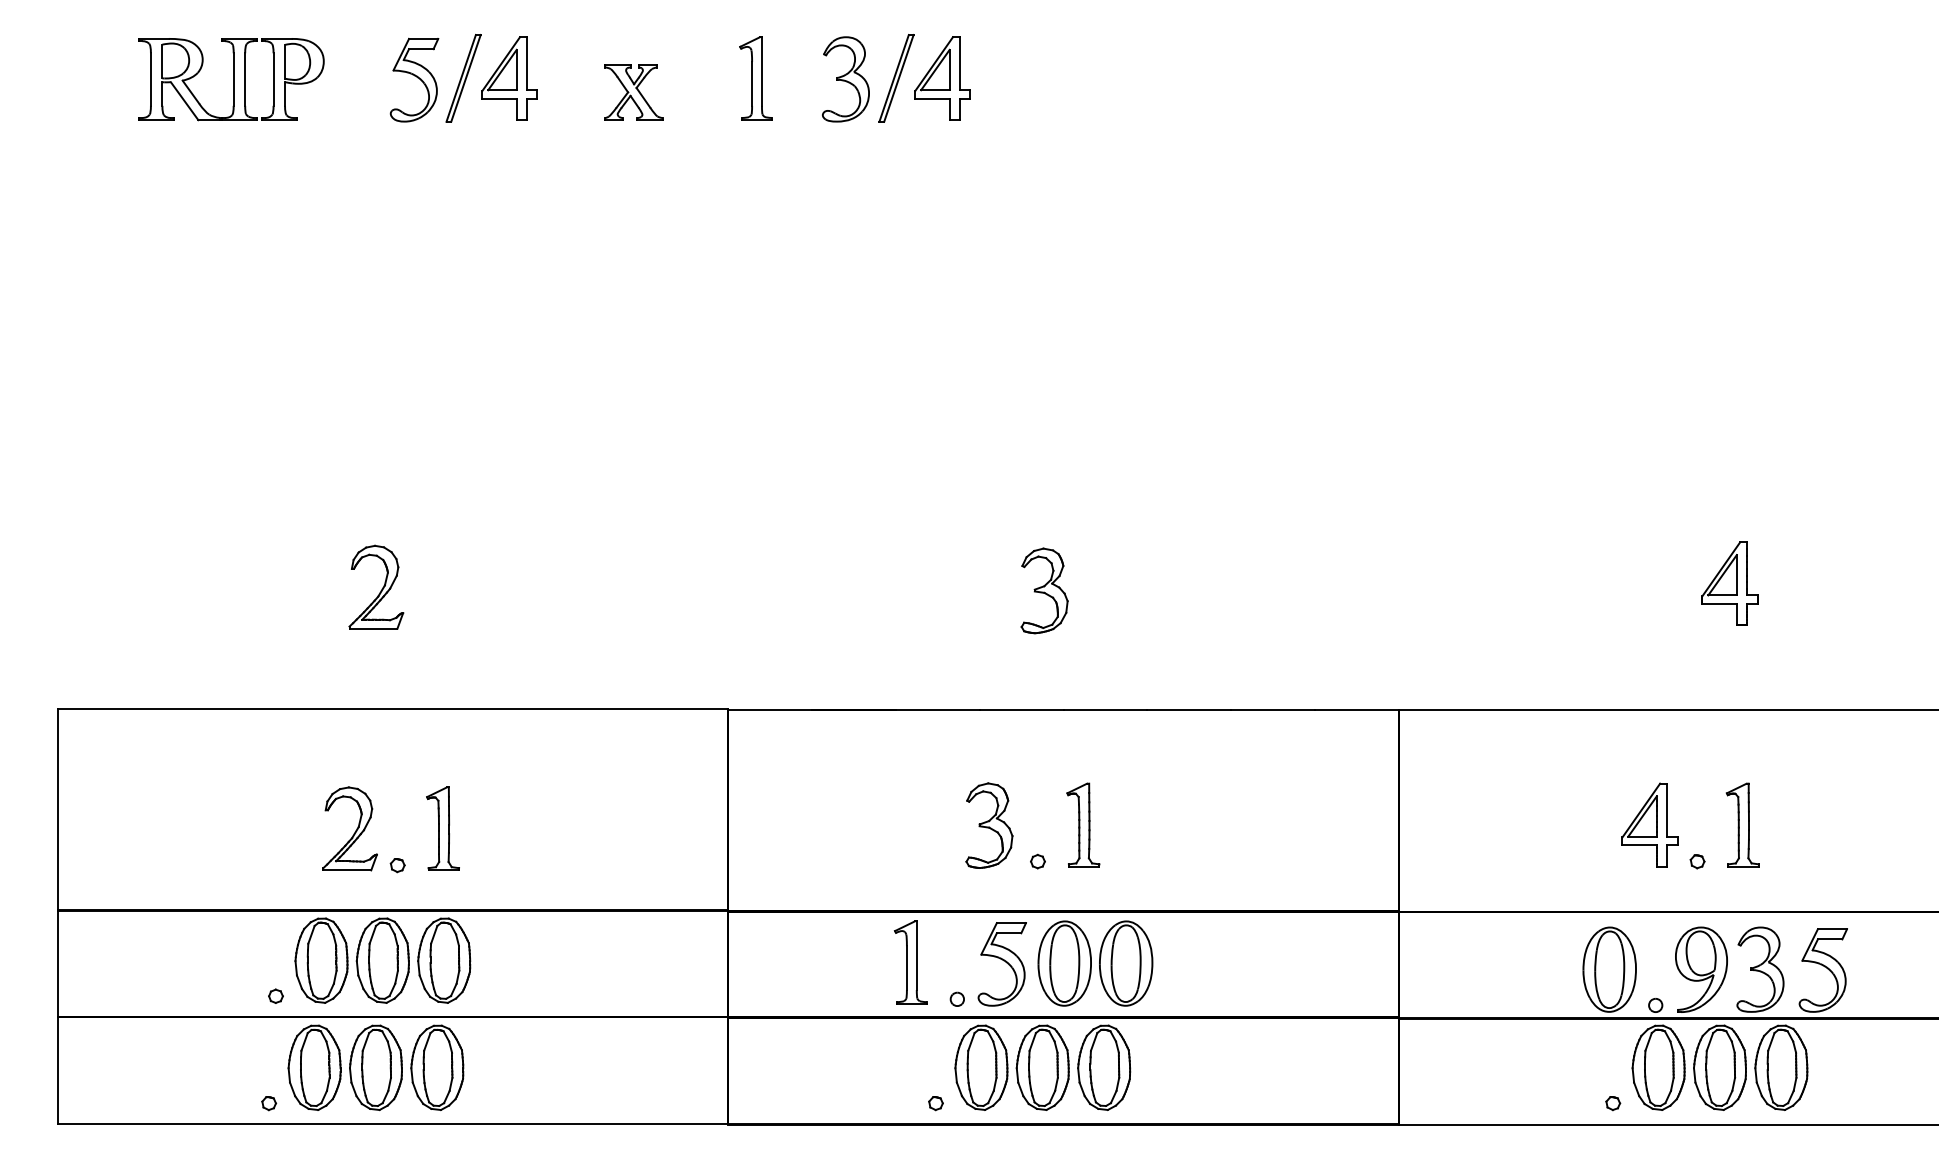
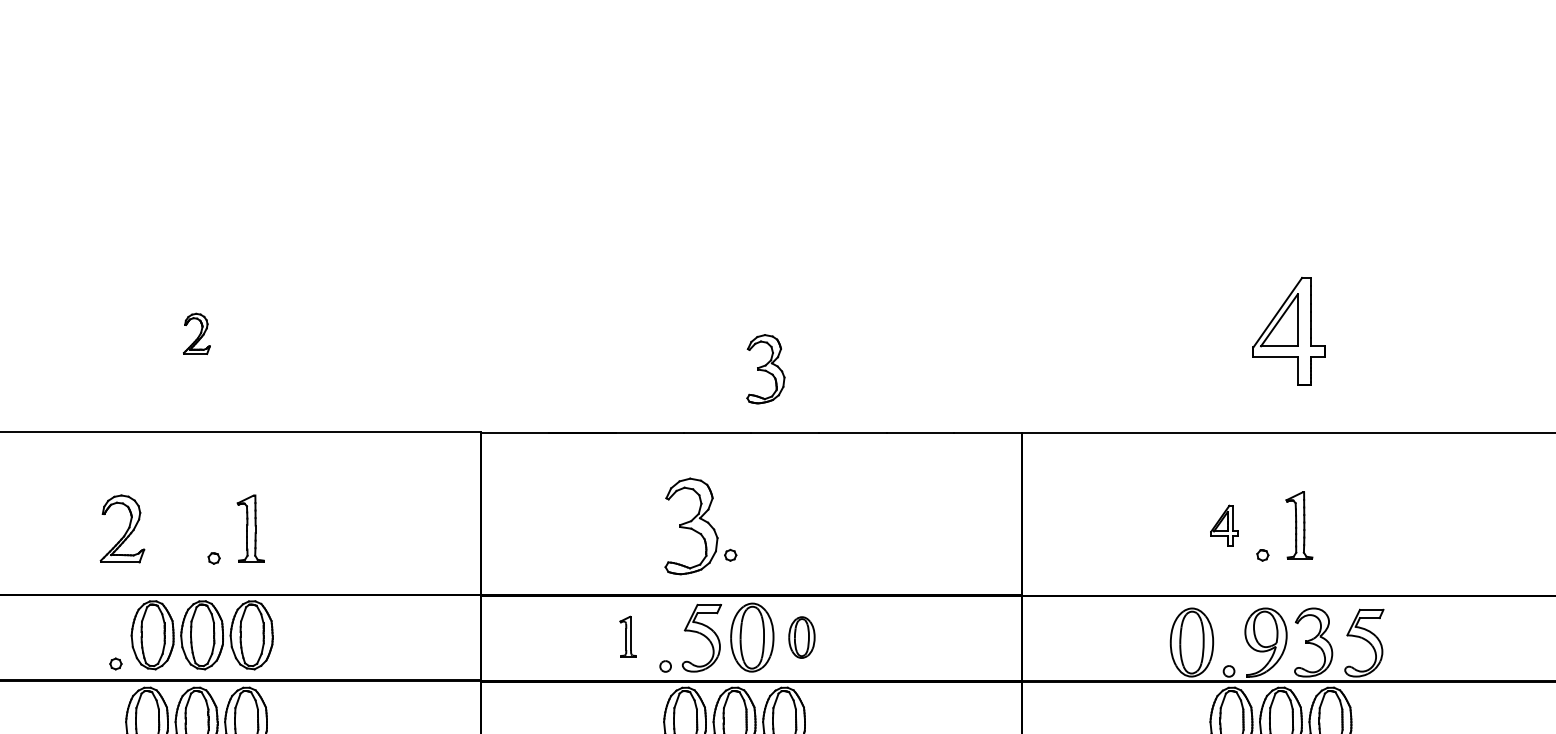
part: (1729, 583) -> (1288, 330), size x1.6
part: (376, 586) -> (197, 333), size x0.6
part: (1044, 590) -> (765, 368), moved
part: (1083, 824) -> (767, 525), removed
part: (1649, 824) -> (1224, 525), size x0.6
part: (989, 825) -> (691, 526), size x1.4
part: (355, 830) -> (126, 530), moved
part: (910, 962) -> (627, 636), size x0.6
part: (1126, 963) -> (802, 637), size x0.6

